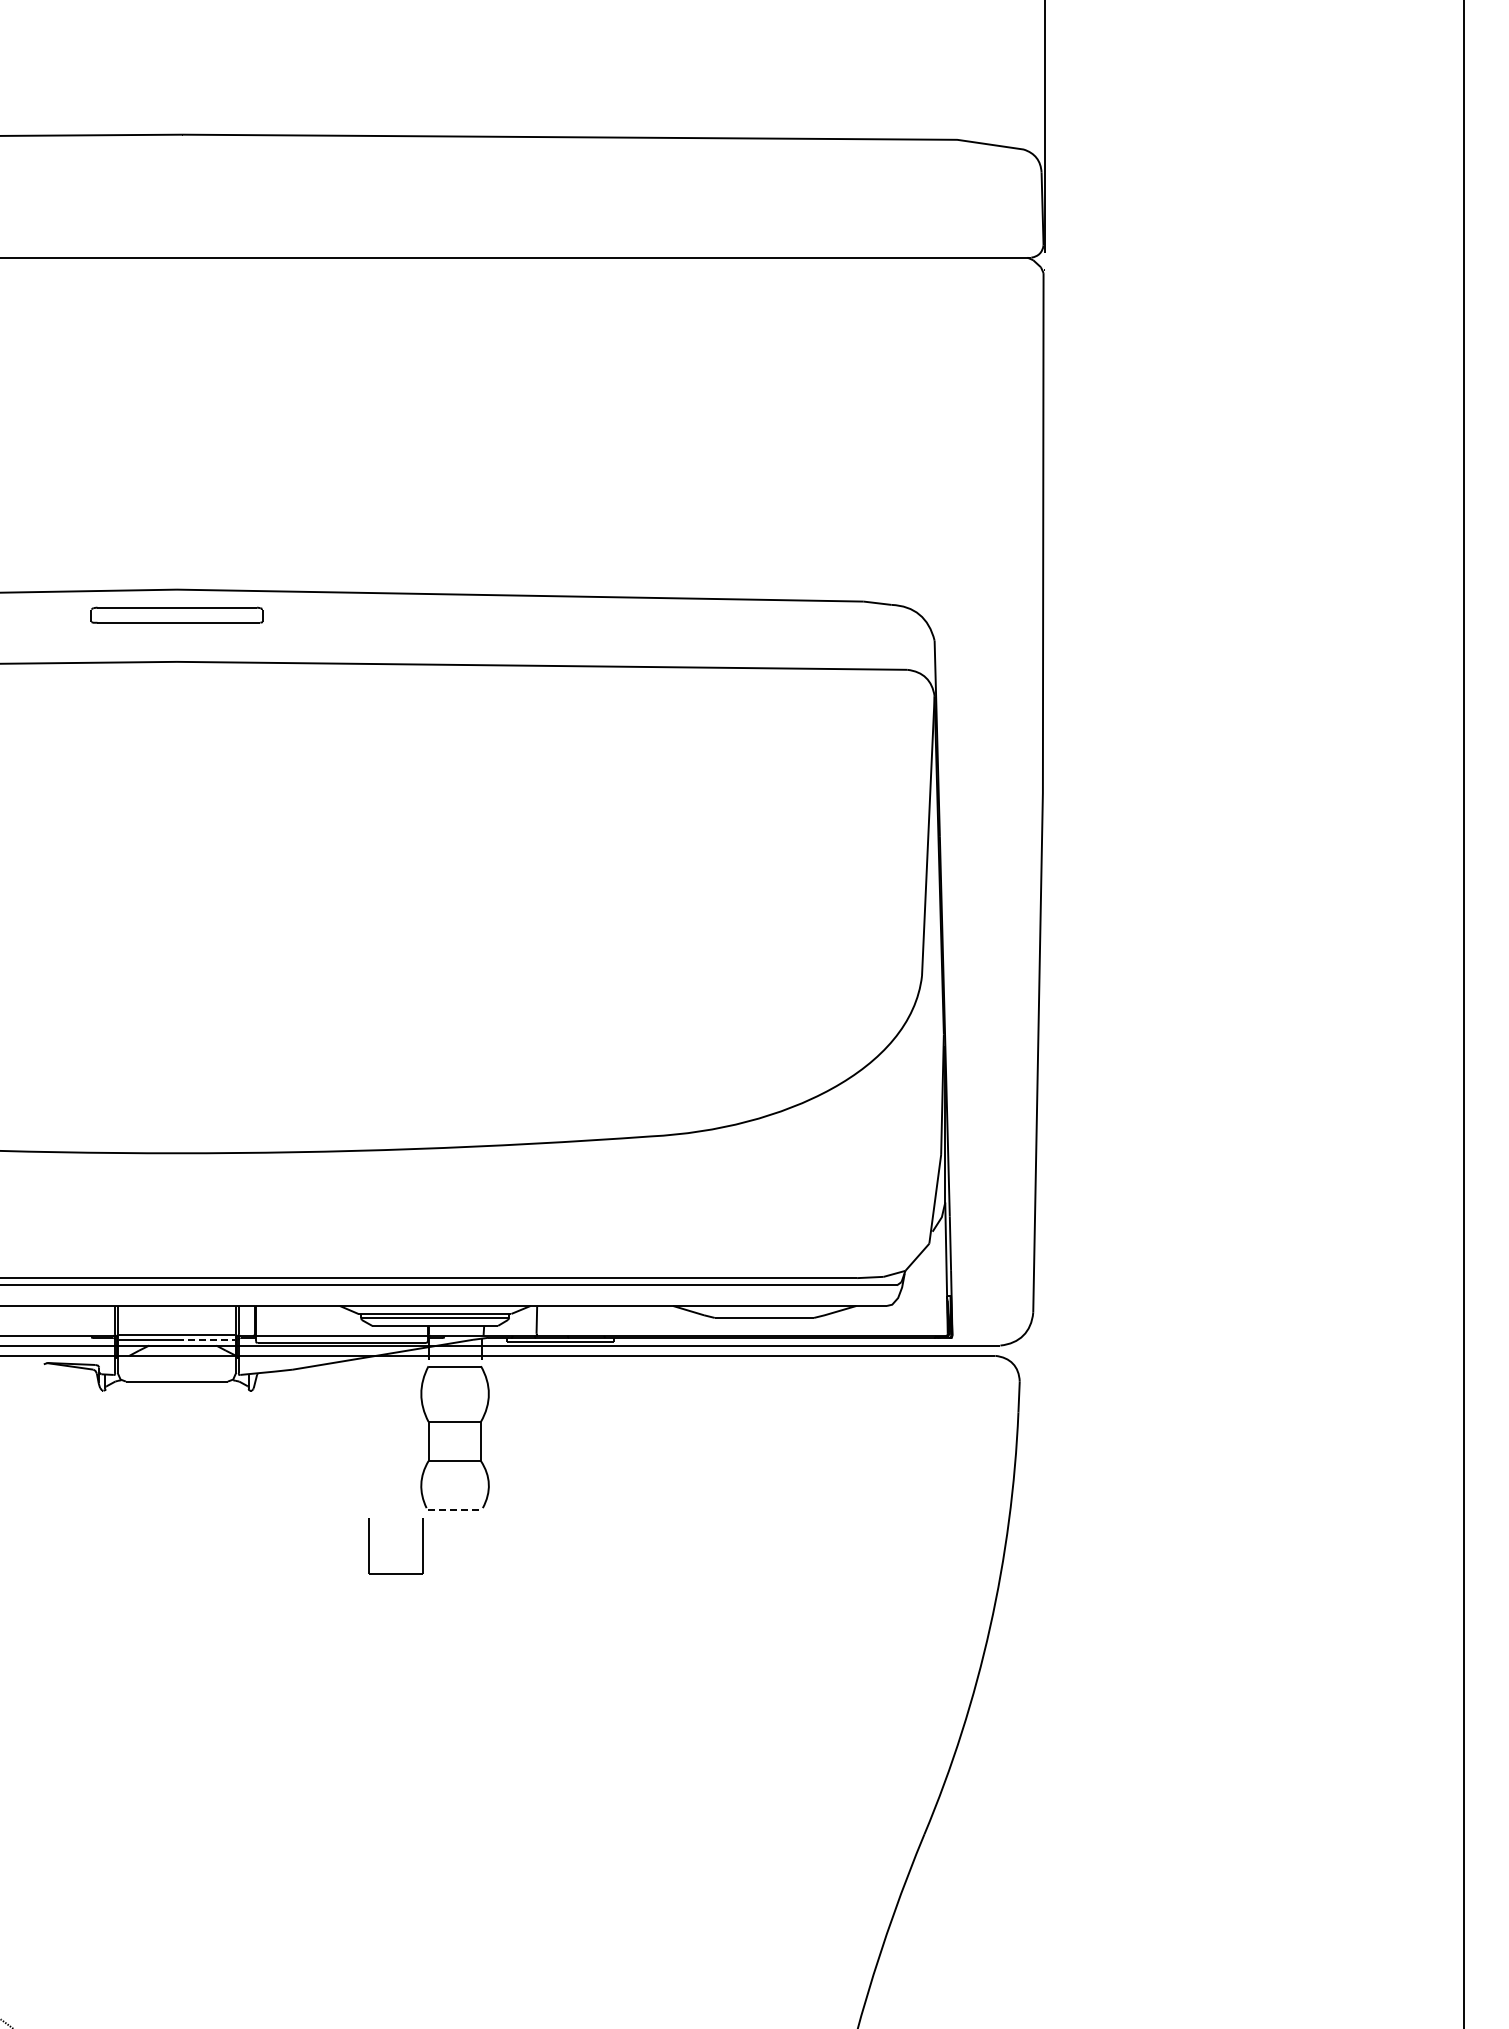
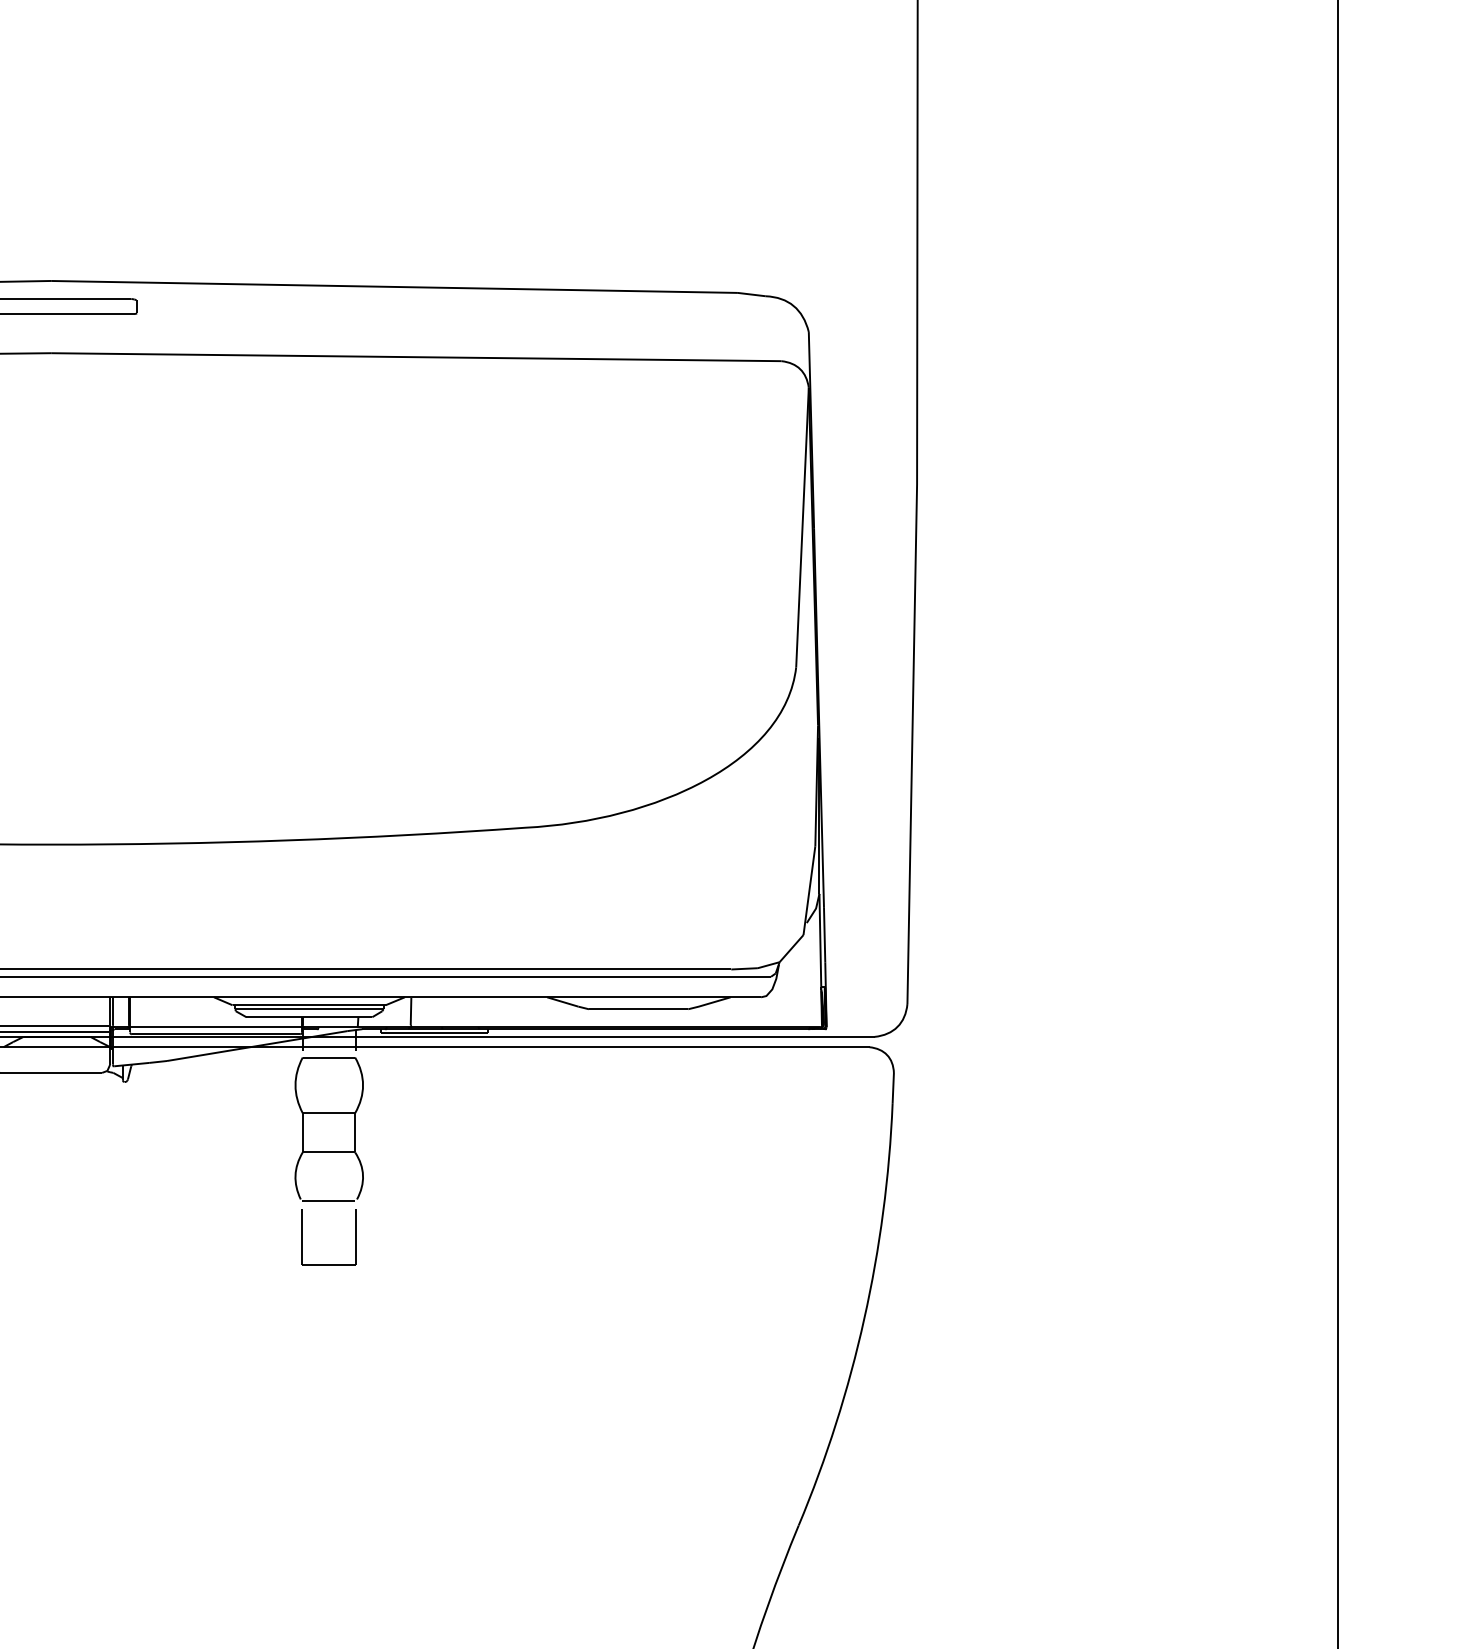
line: (205, 1340) -> (79, 1031), dashed -> solid
line: (454, 1510) -> (328, 1201), dashed -> solid
part: (369, 1546) -> (302, 1237), moved

